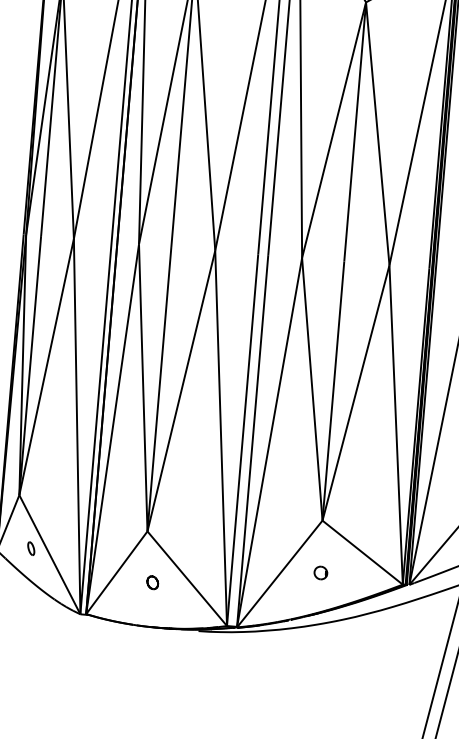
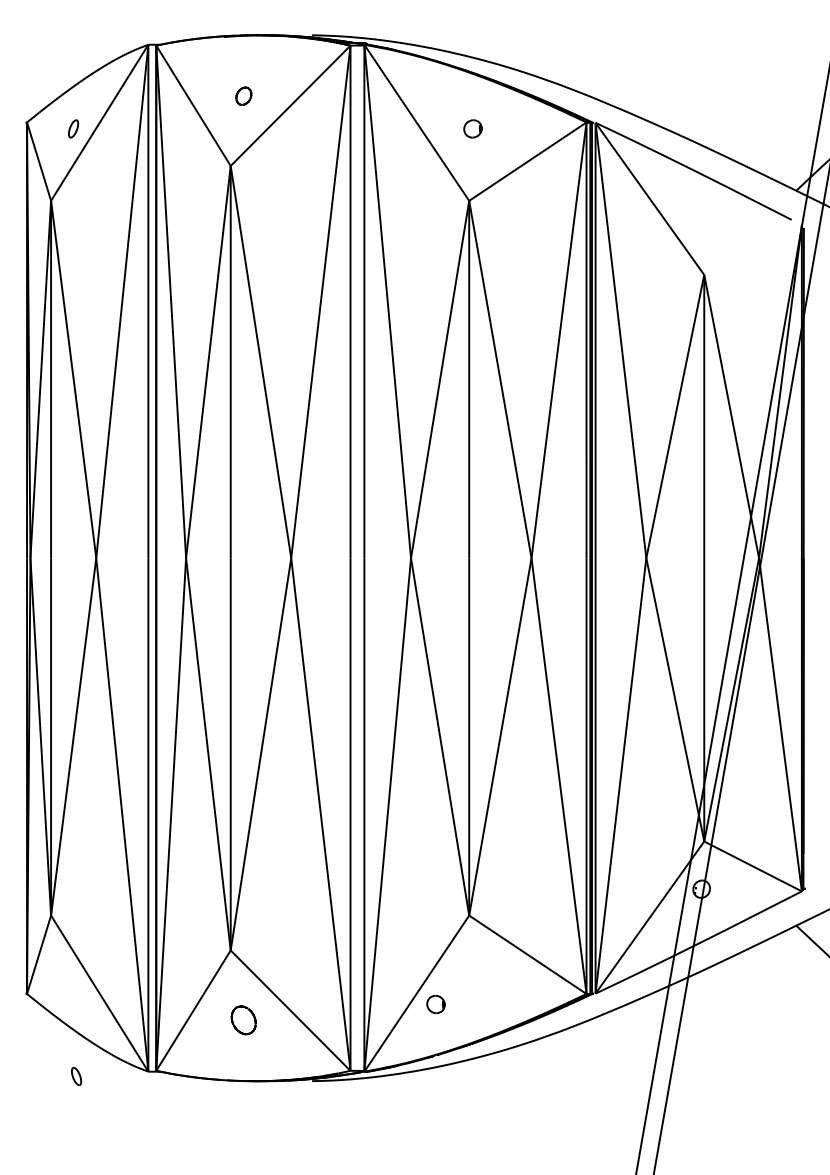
part: (31, 548) -> (76, 1076), moved
part: (320, 572) -> (435, 1004), moved
part: (152, 582) -> (243, 1019), size x1.6

